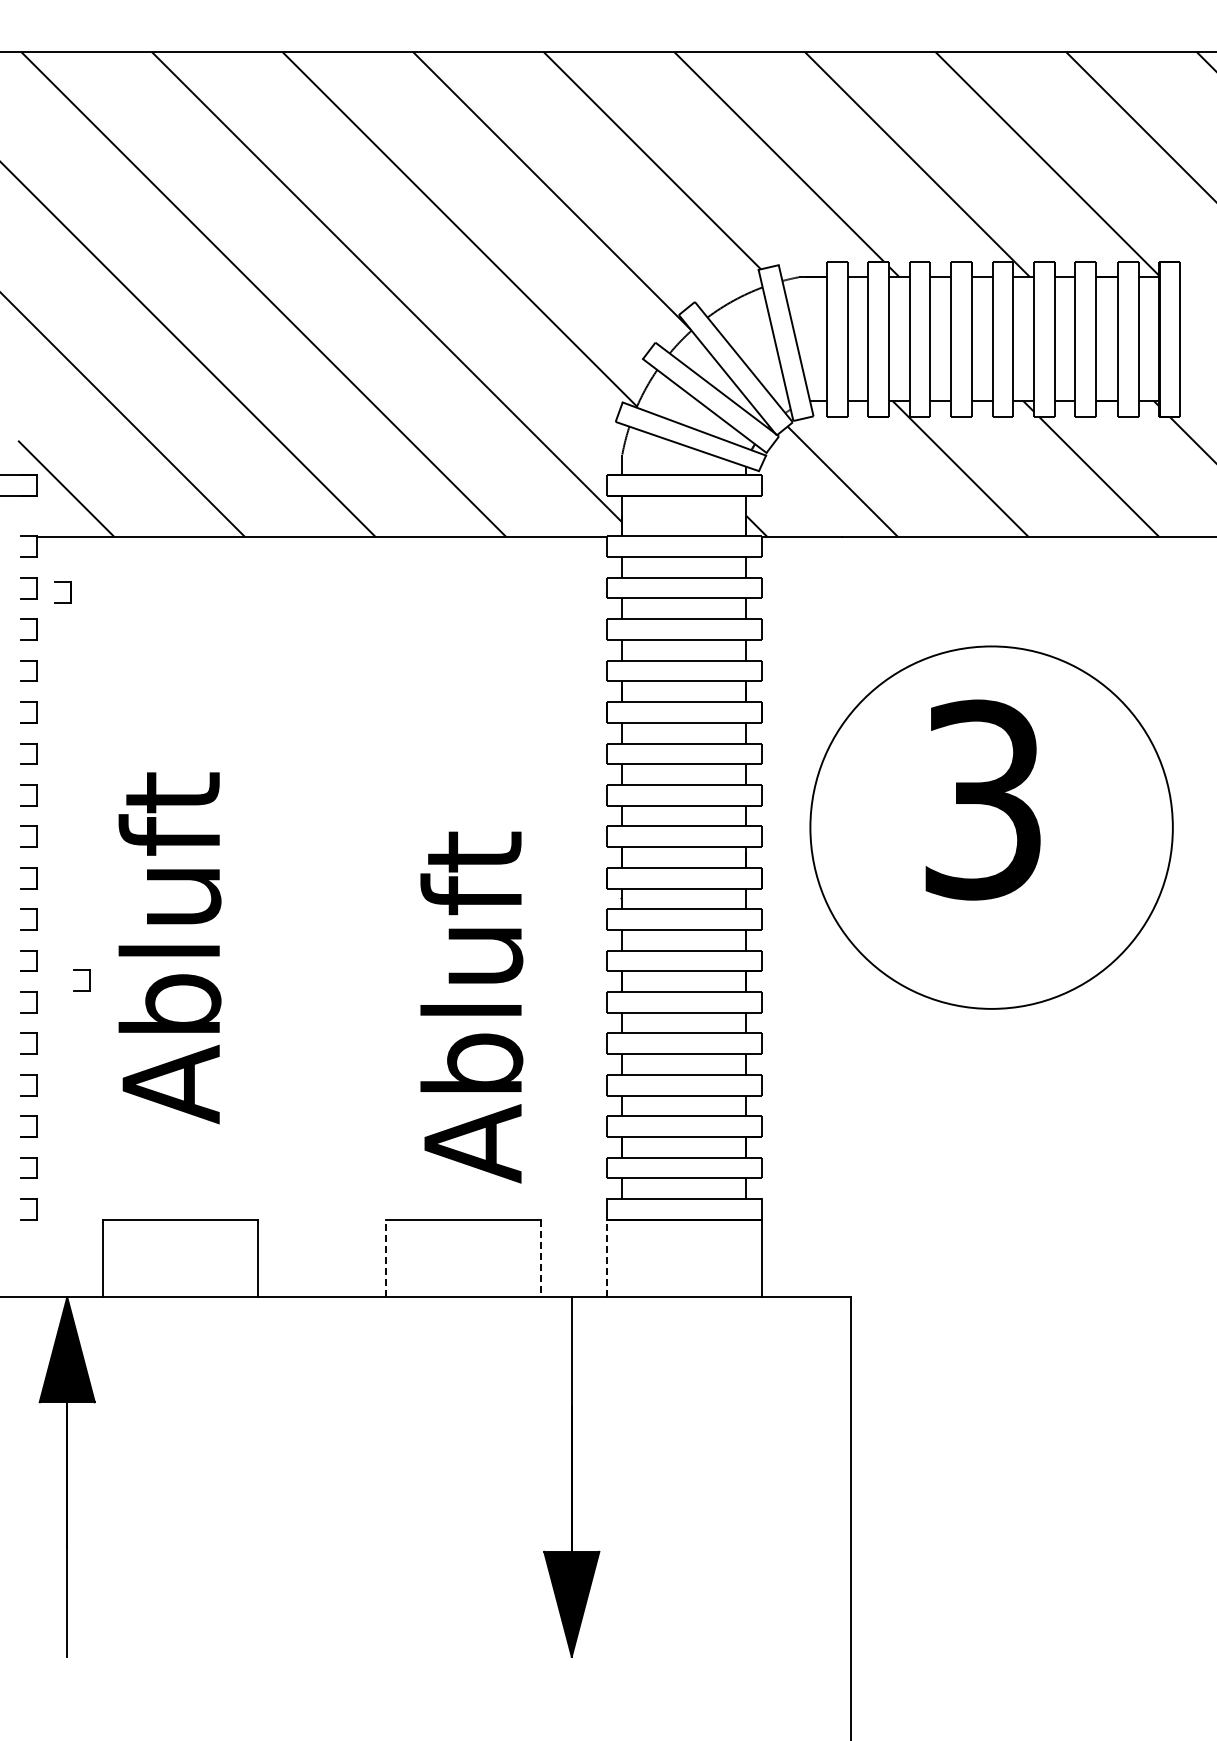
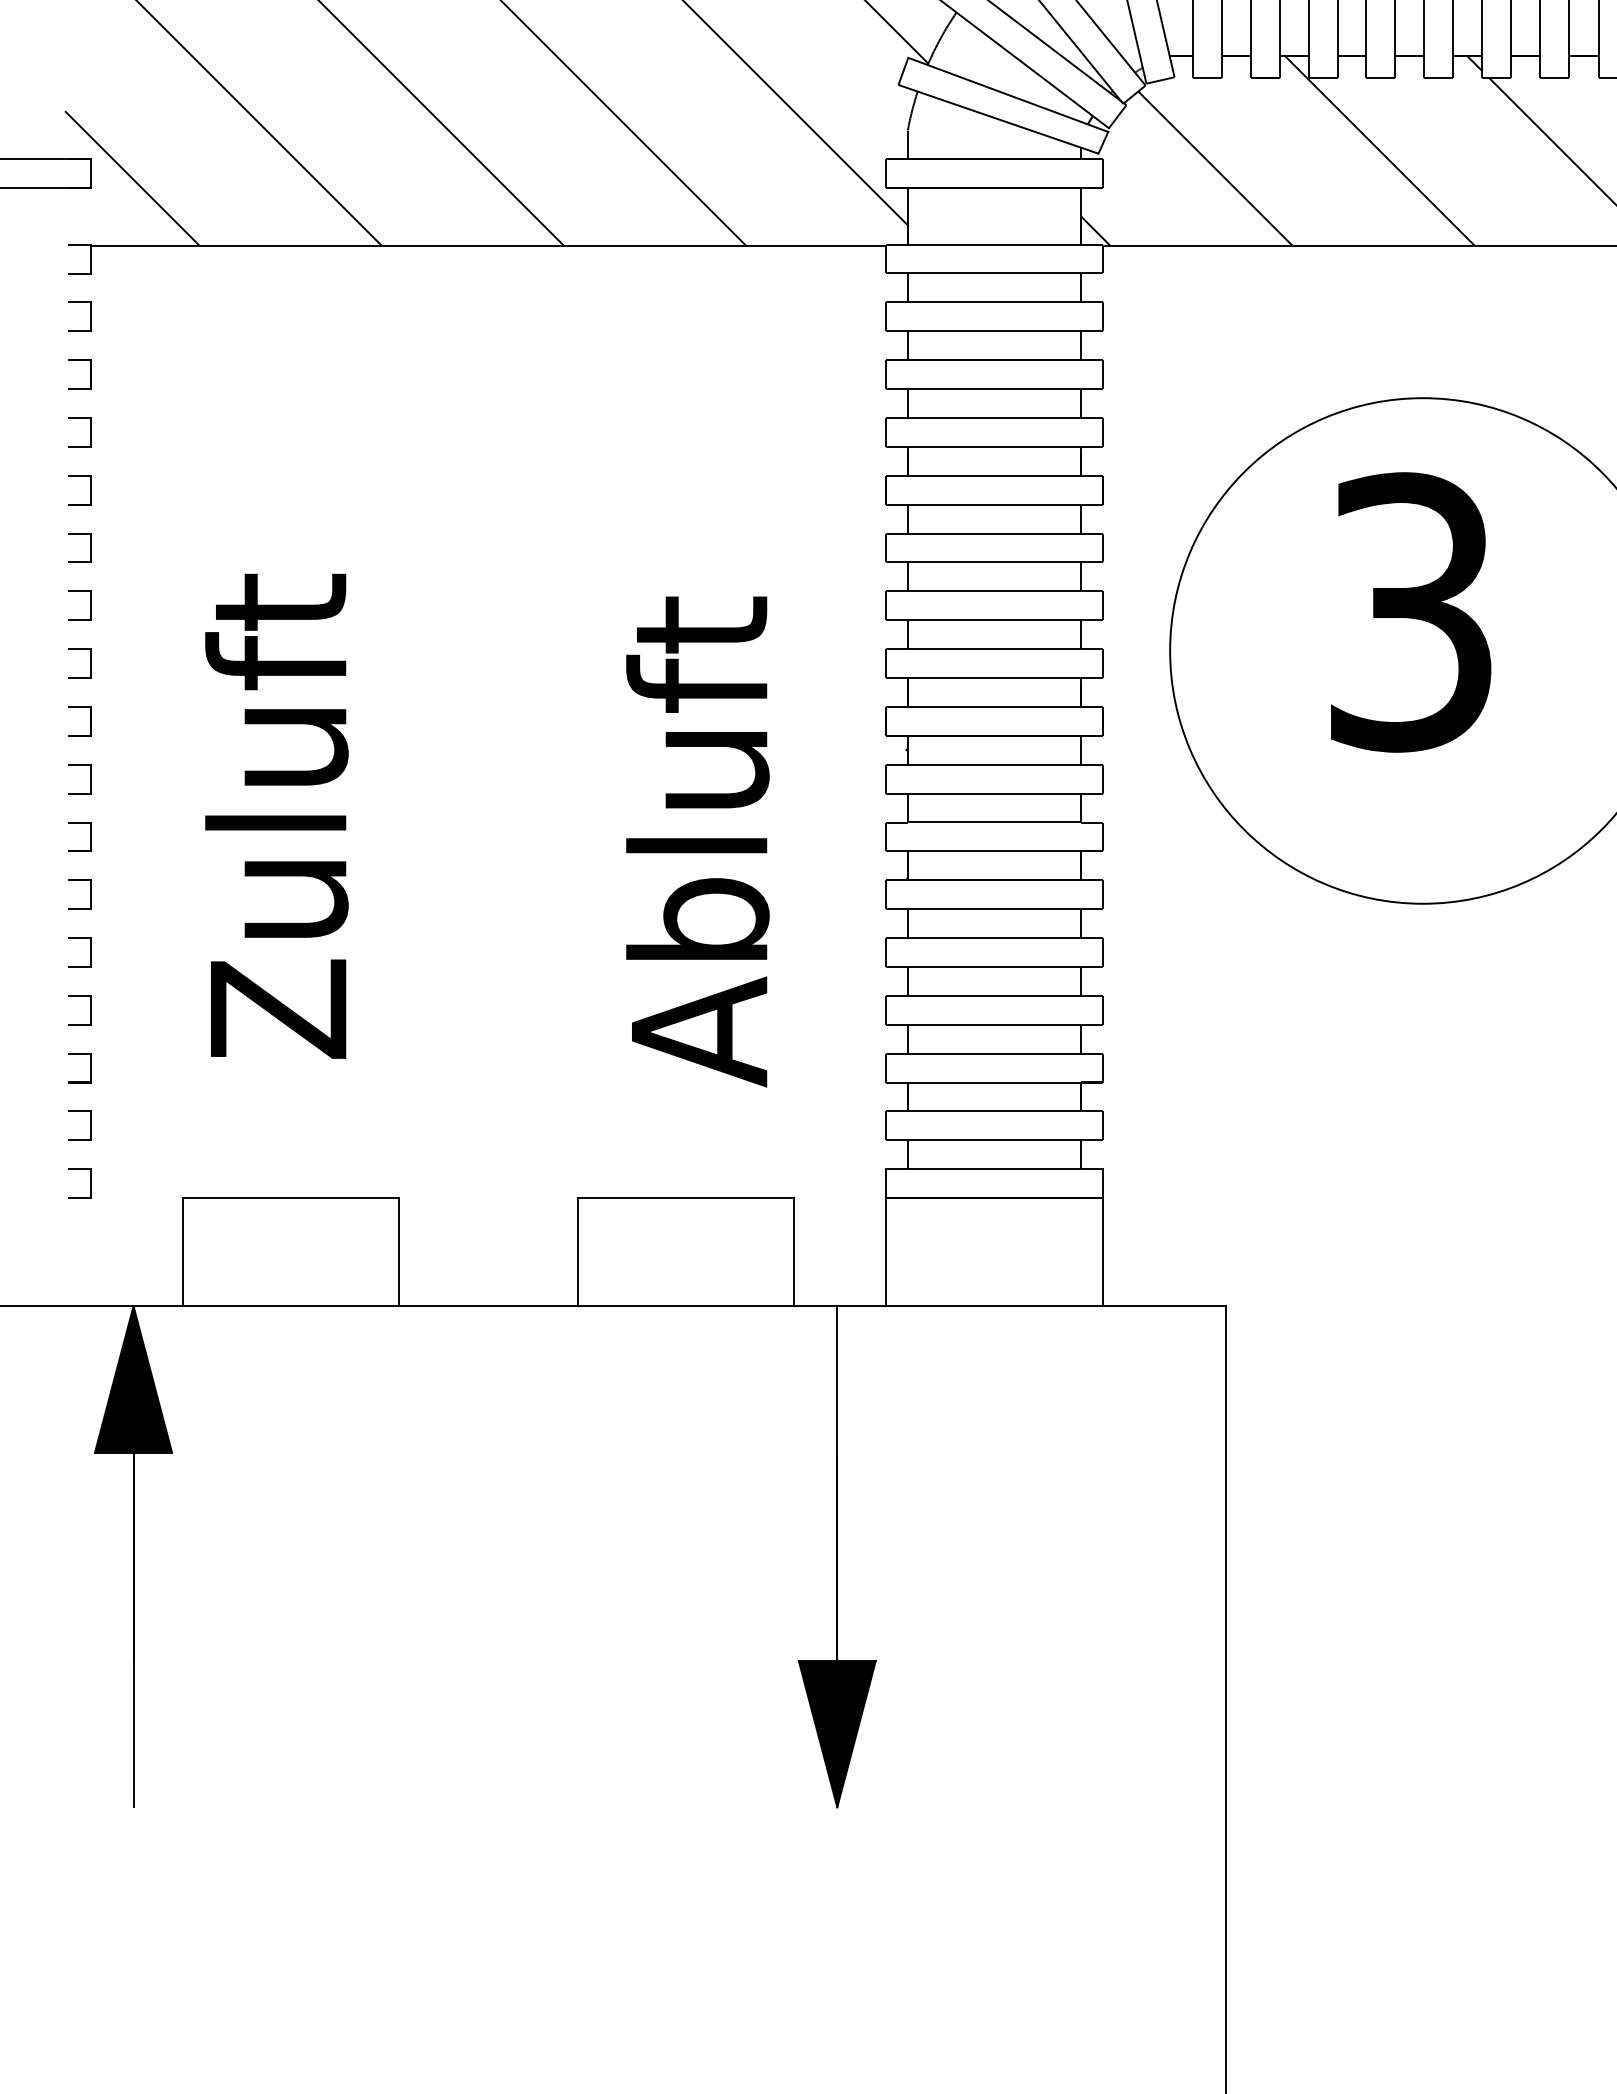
part: (70, 592) -> (138, 322), removed
part: (89, 980) -> (164, 864), removed
text: (471, 1007) -> (697, 841), moved
text: (169, 1049) -> (276, 960), Abluft -> Zuluft
line: (385, 1258) -> (577, 1251), dashed -> solid
line: (540, 1258) -> (793, 1251), dashed -> solid
line: (606, 1258) -> (885, 1251), dashed -> solid

